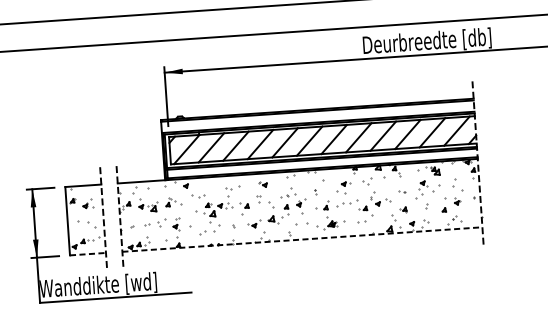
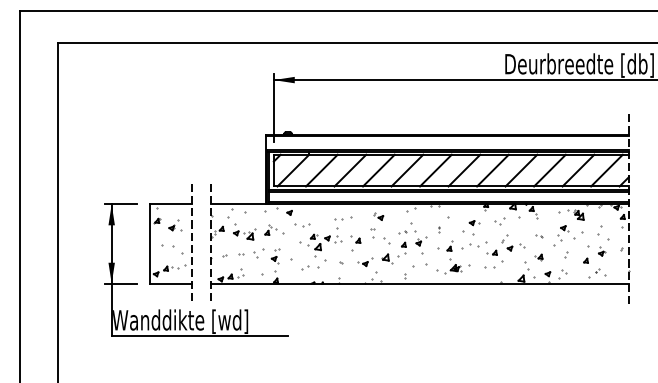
line: (302, 239) -> (419, 283), dashed -> solid
line: (87, 254) -> (170, 283), dashed -> solid

